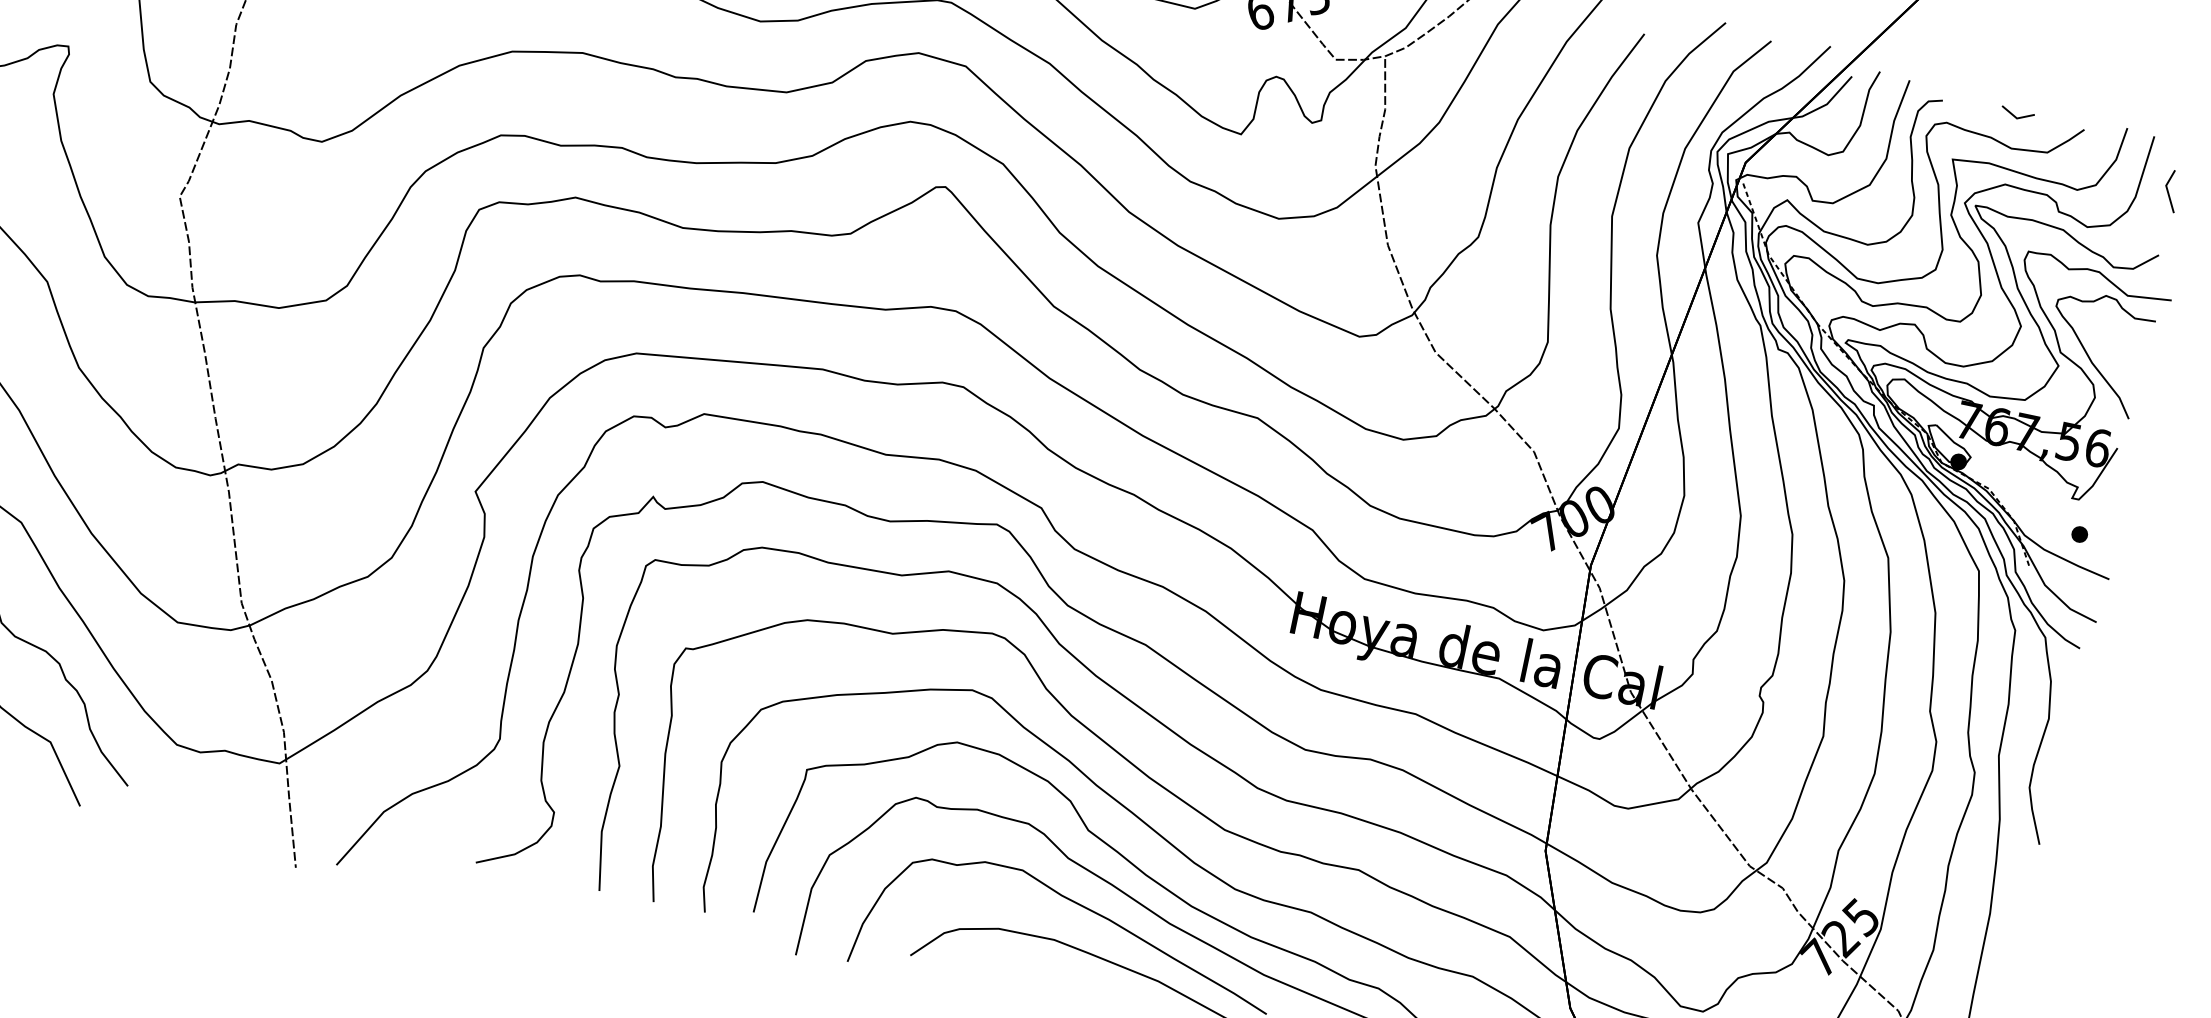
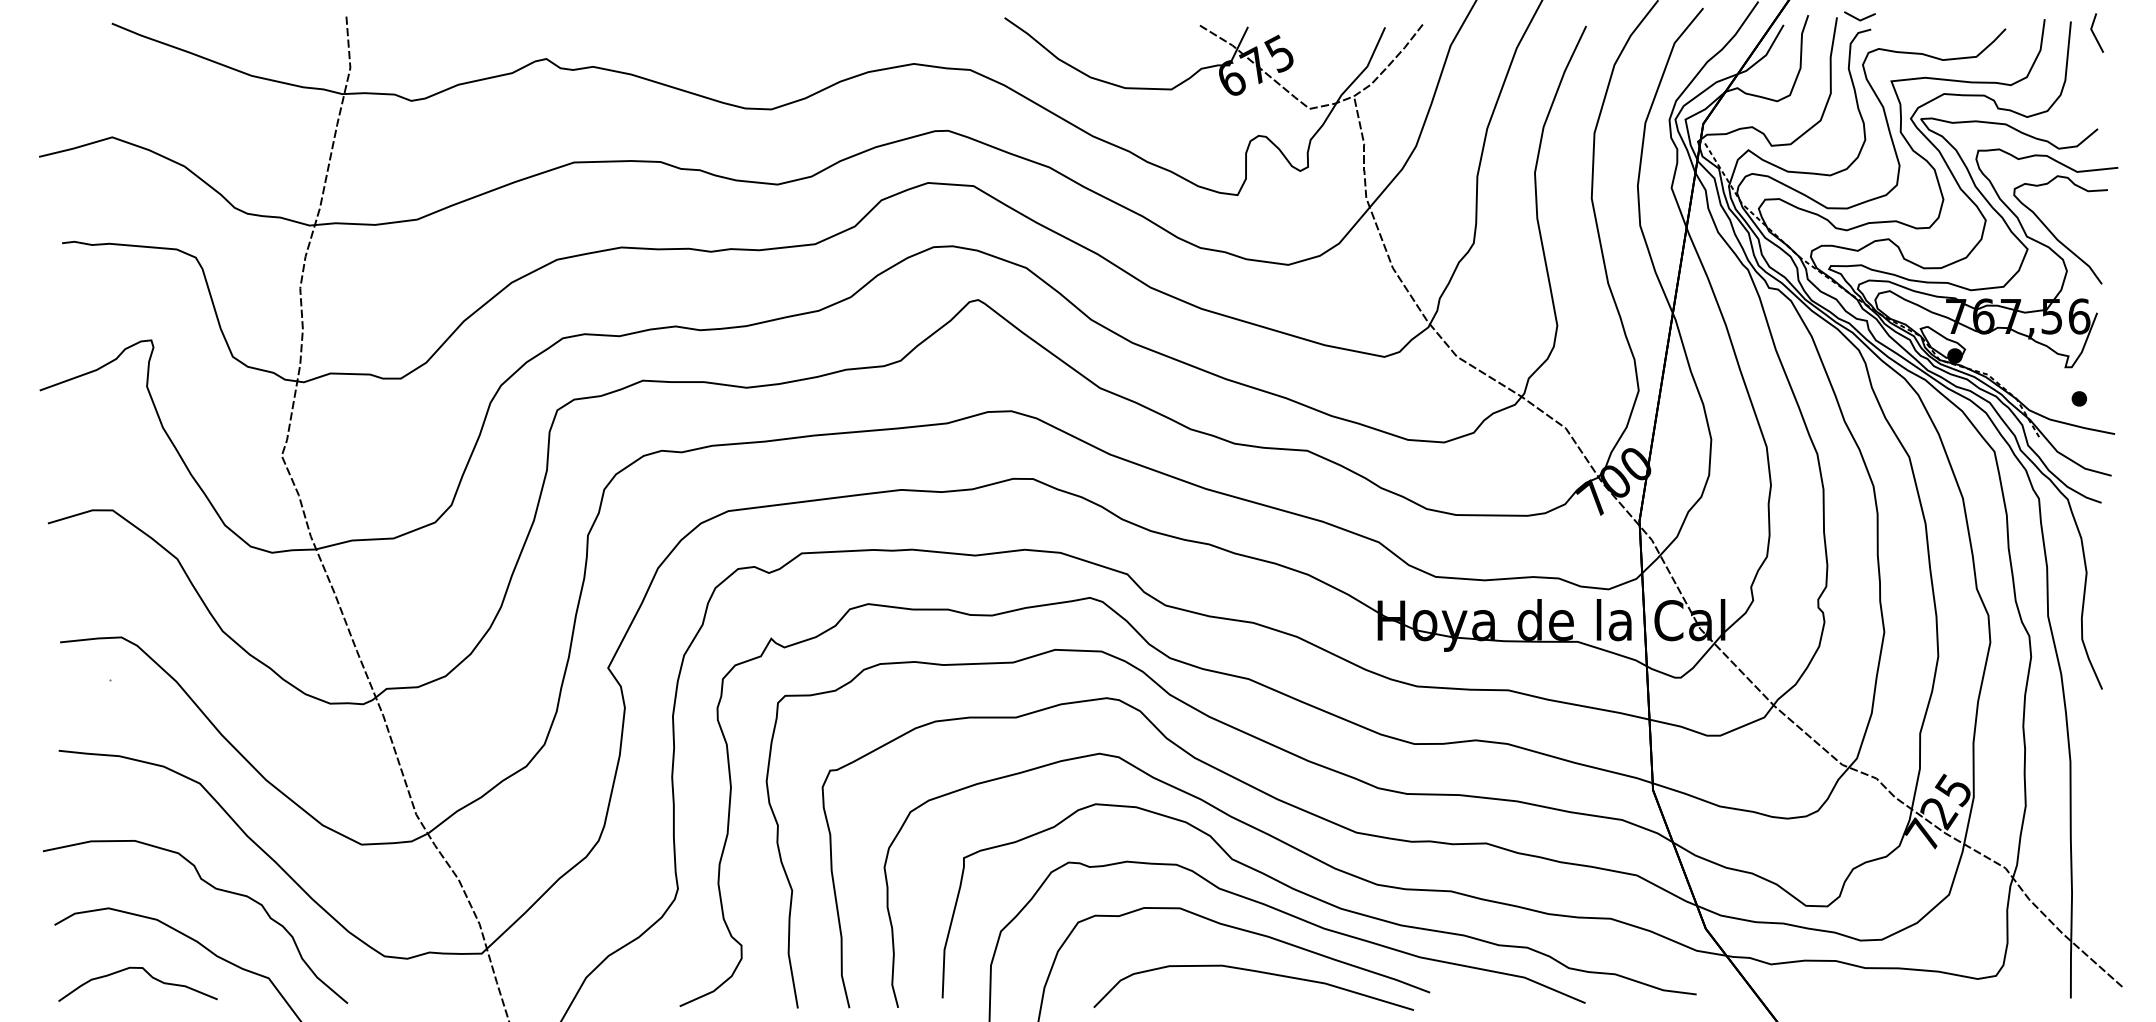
line: (2015, 115) -> (1858, 18), moved
line: (2168, 190) -> (2094, 33), moved

